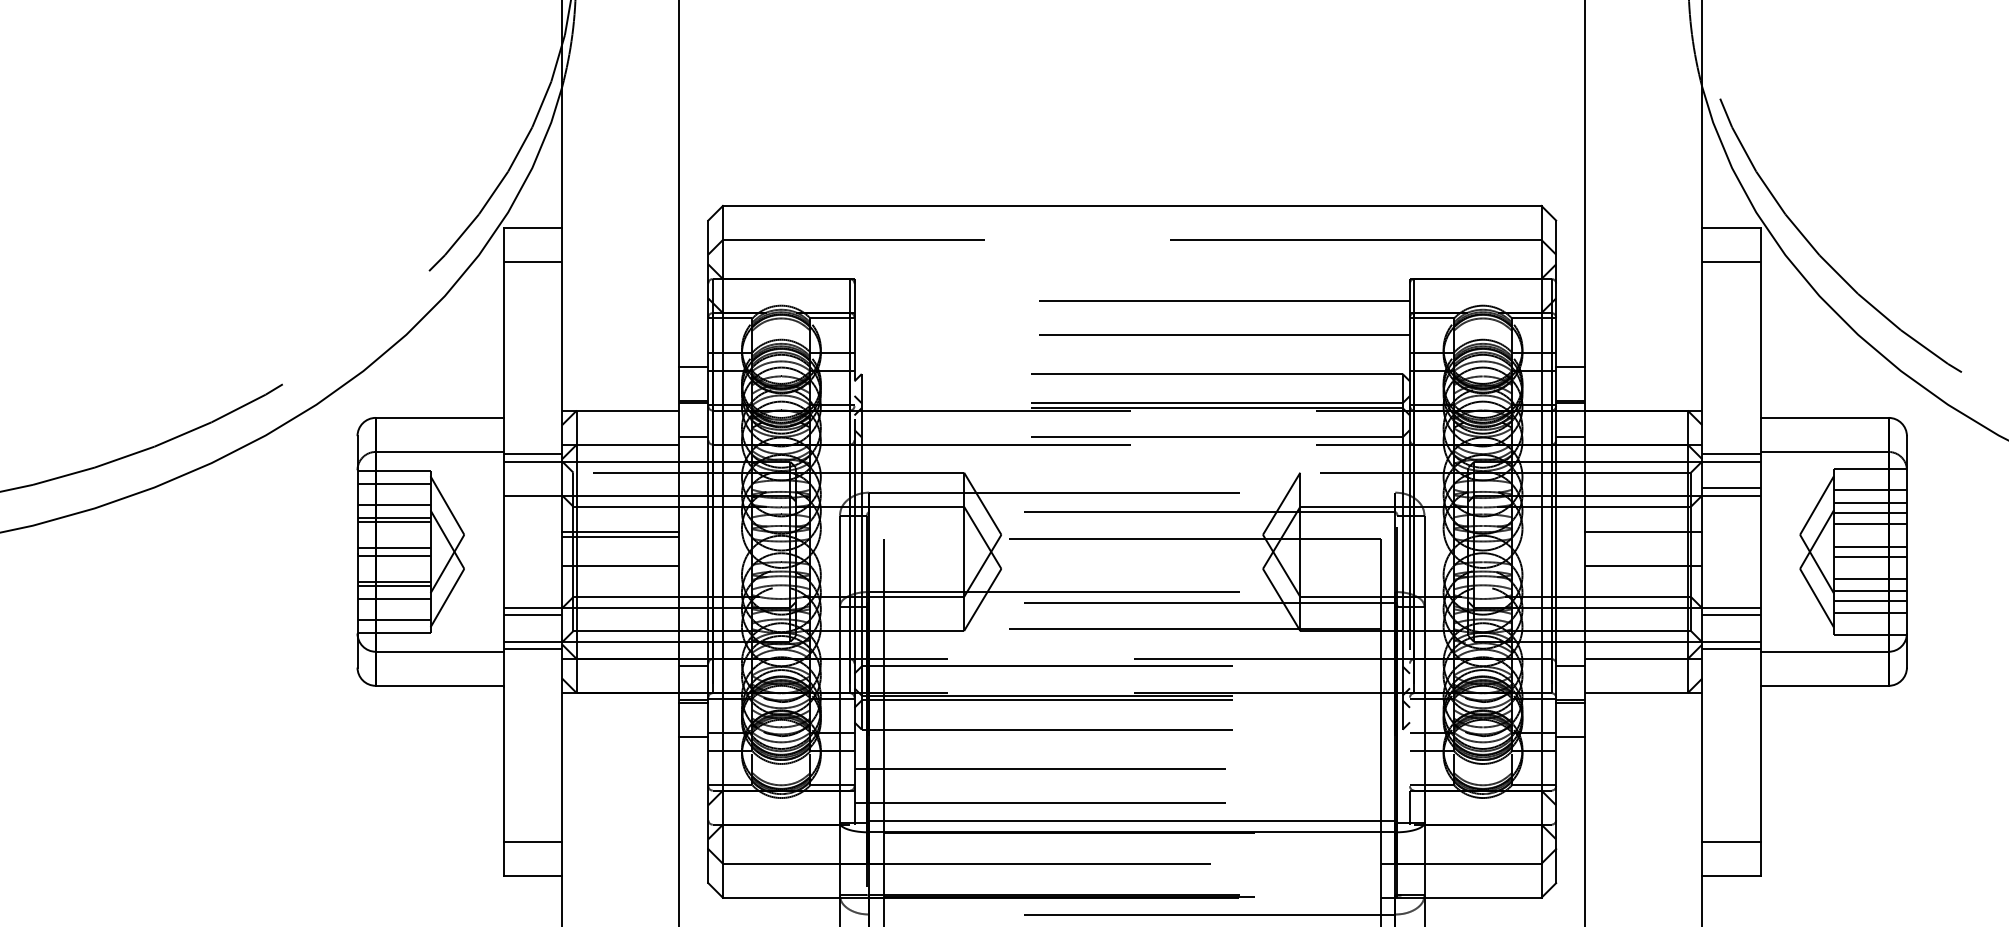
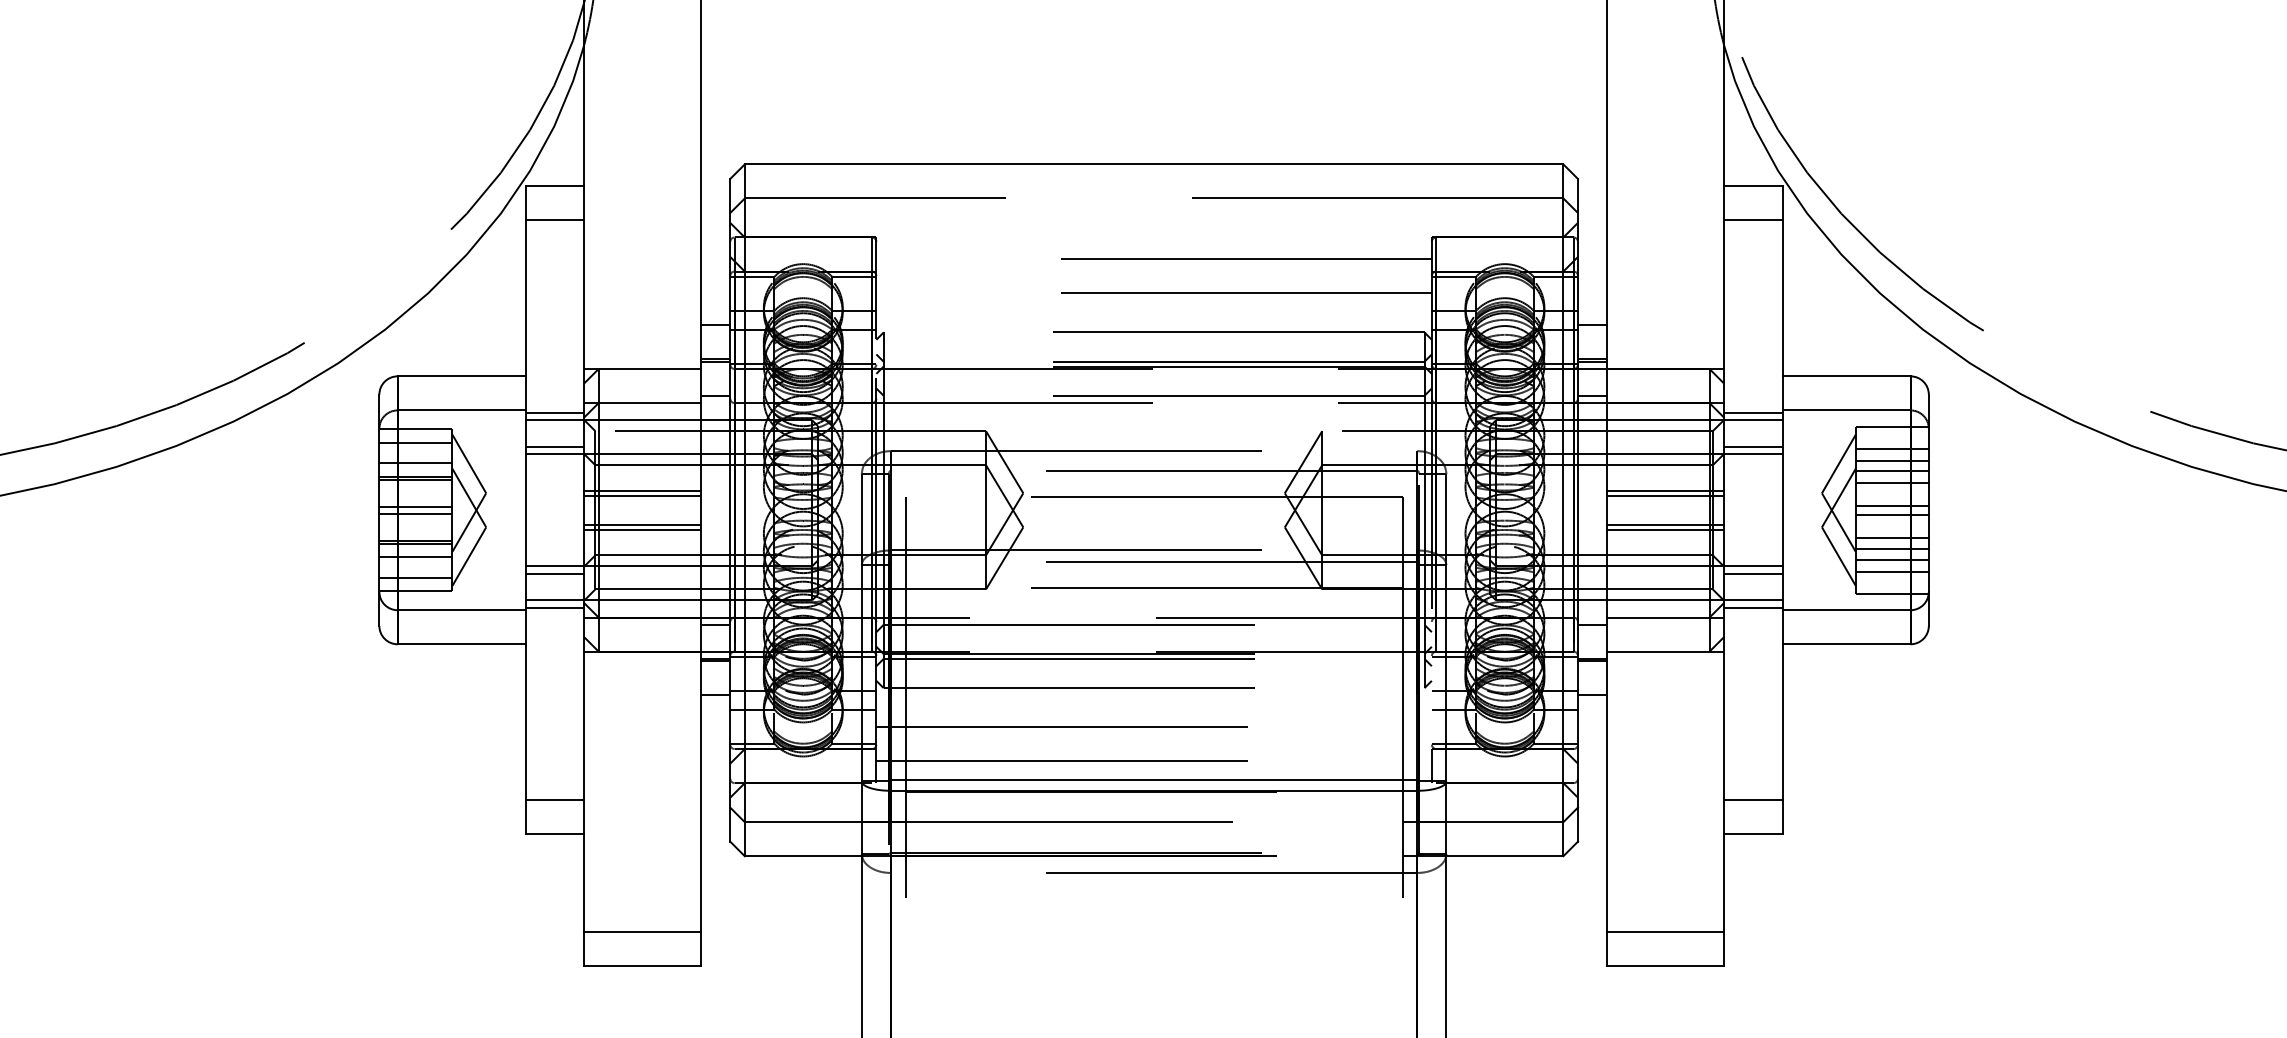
line: (532, 488) -> (554, 446), added
line: (1643, 537) -> (1665, 495), added
line: (620, 571) -> (642, 529), added
line: (1643, 571) -> (1665, 529), added

